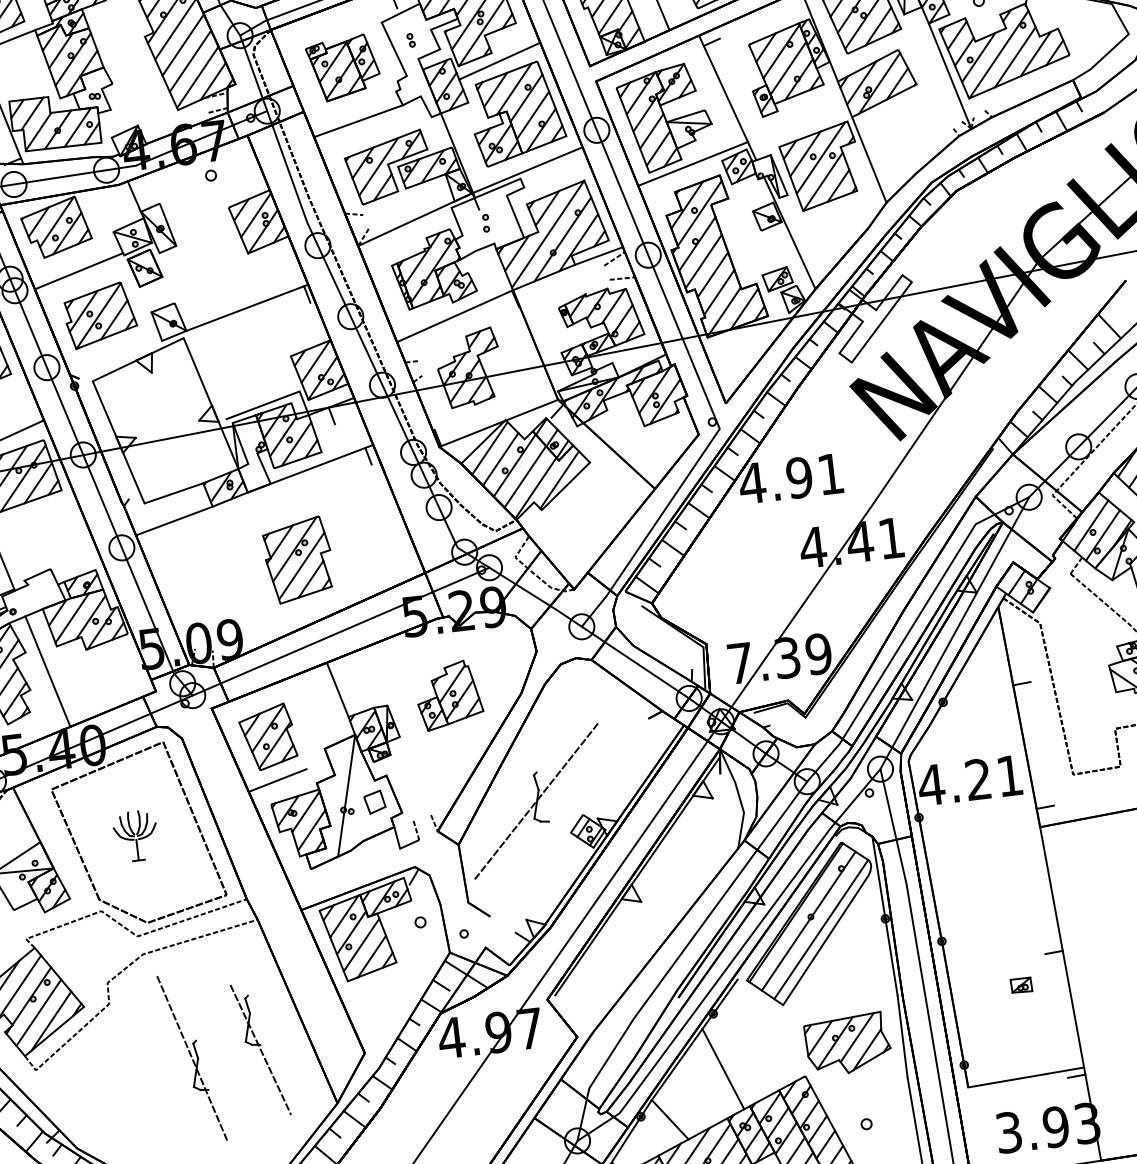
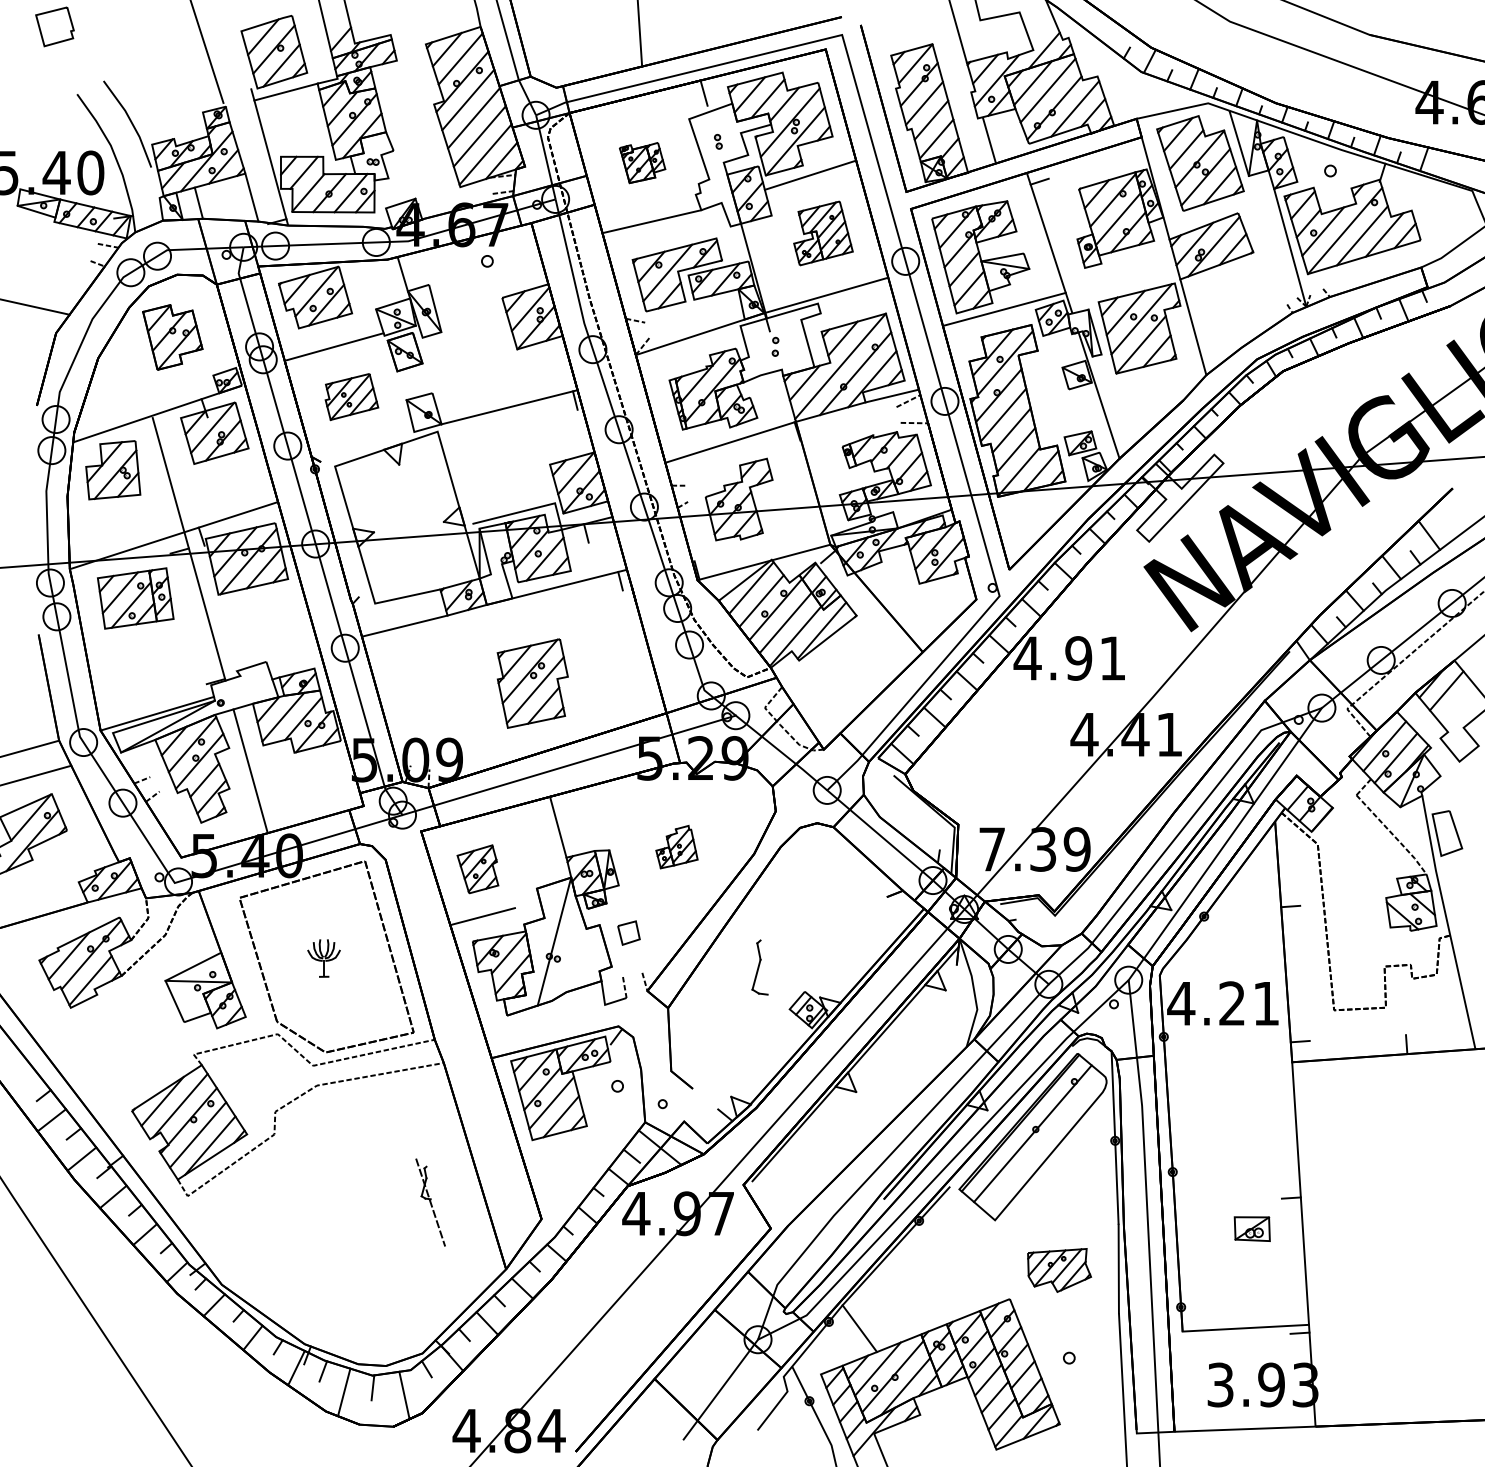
part: (343, 67) -> (642, 162), size x0.6
part: (518, 113) -> (823, 233), size x0.6
part: (100, 315) -> (351, 396), size x0.7
part: (448, 694) -> (676, 846), size x0.6
part: (267, 737) -> (477, 869), size x0.7
part: (374, 801) -> (628, 932), moved
line: (537, 801) -> (757, 971), removed
part: (135, 836) -> (323, 958), size x0.7
line: (821, 928) -> (1045, 1143), removed
part: (1021, 985) -> (1252, 1229), size x1.6
part: (848, 1044) -> (1059, 1270), size x0.7
part: (260, 1049) -> (430, 1202), size x0.6
part: (192, 1057) -> (356, 1202), removed
line: (722, 1068) -> (922, 1280), removed

